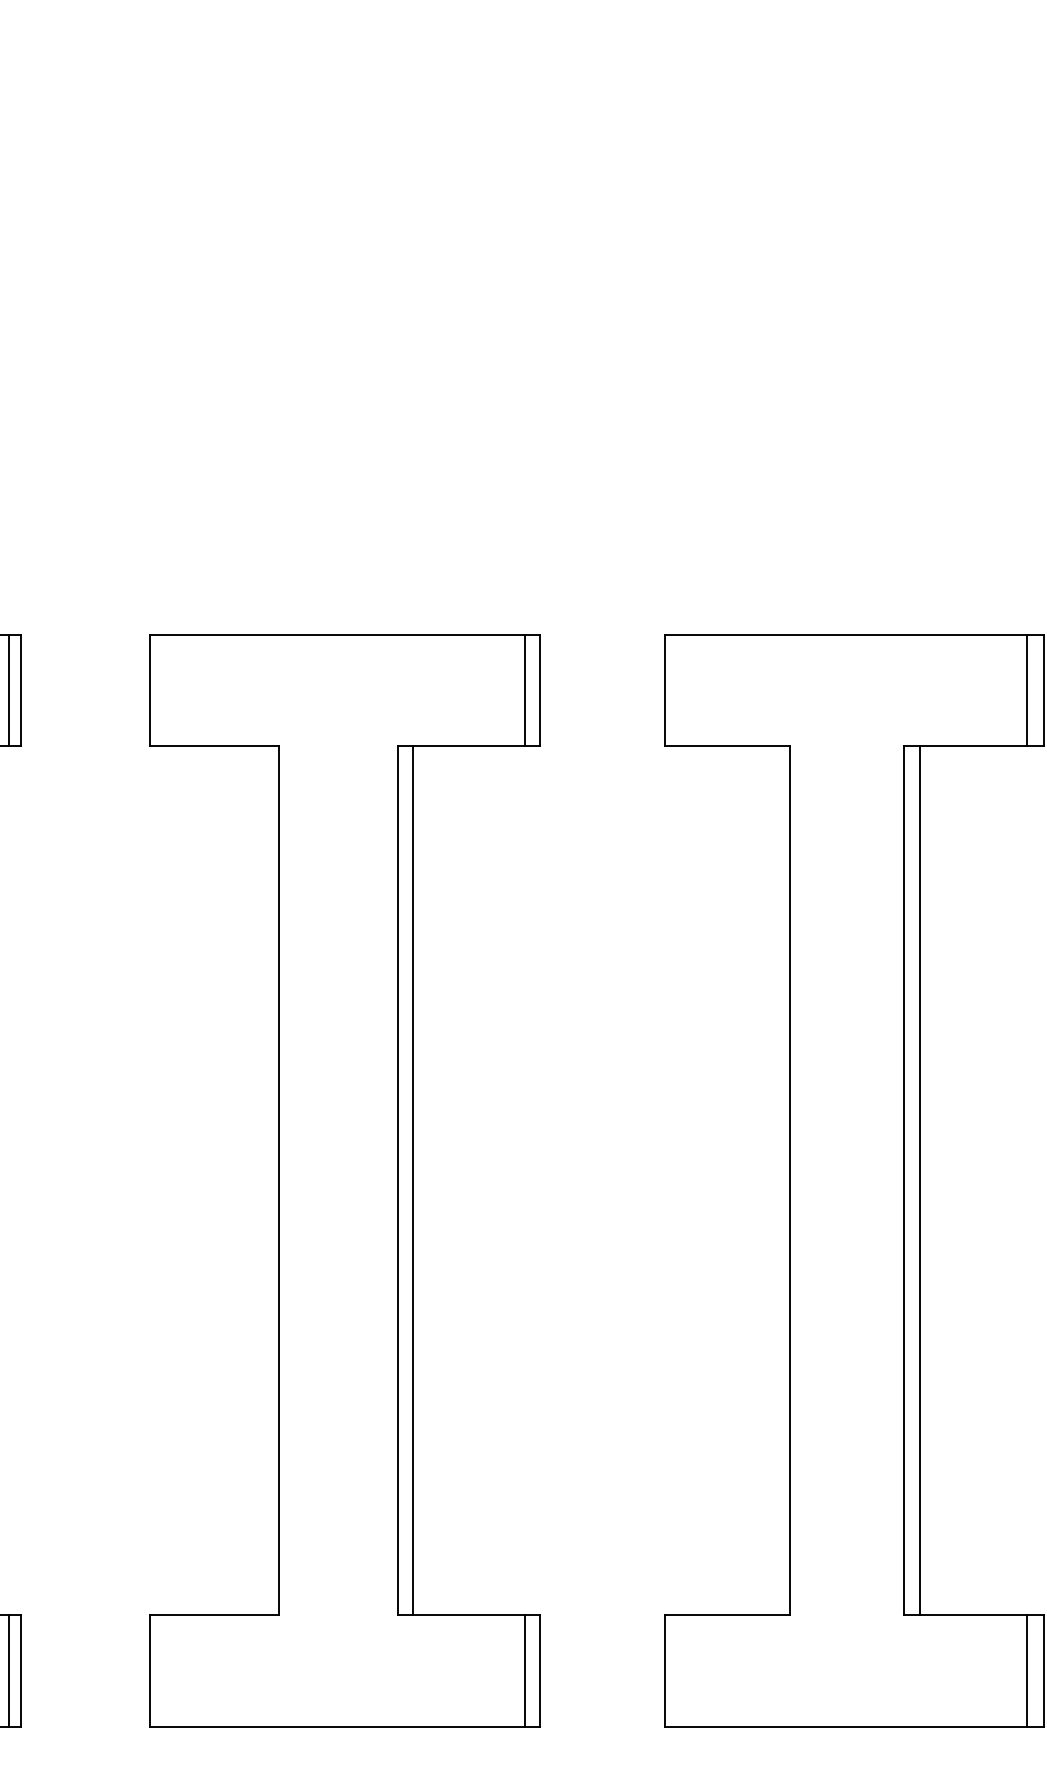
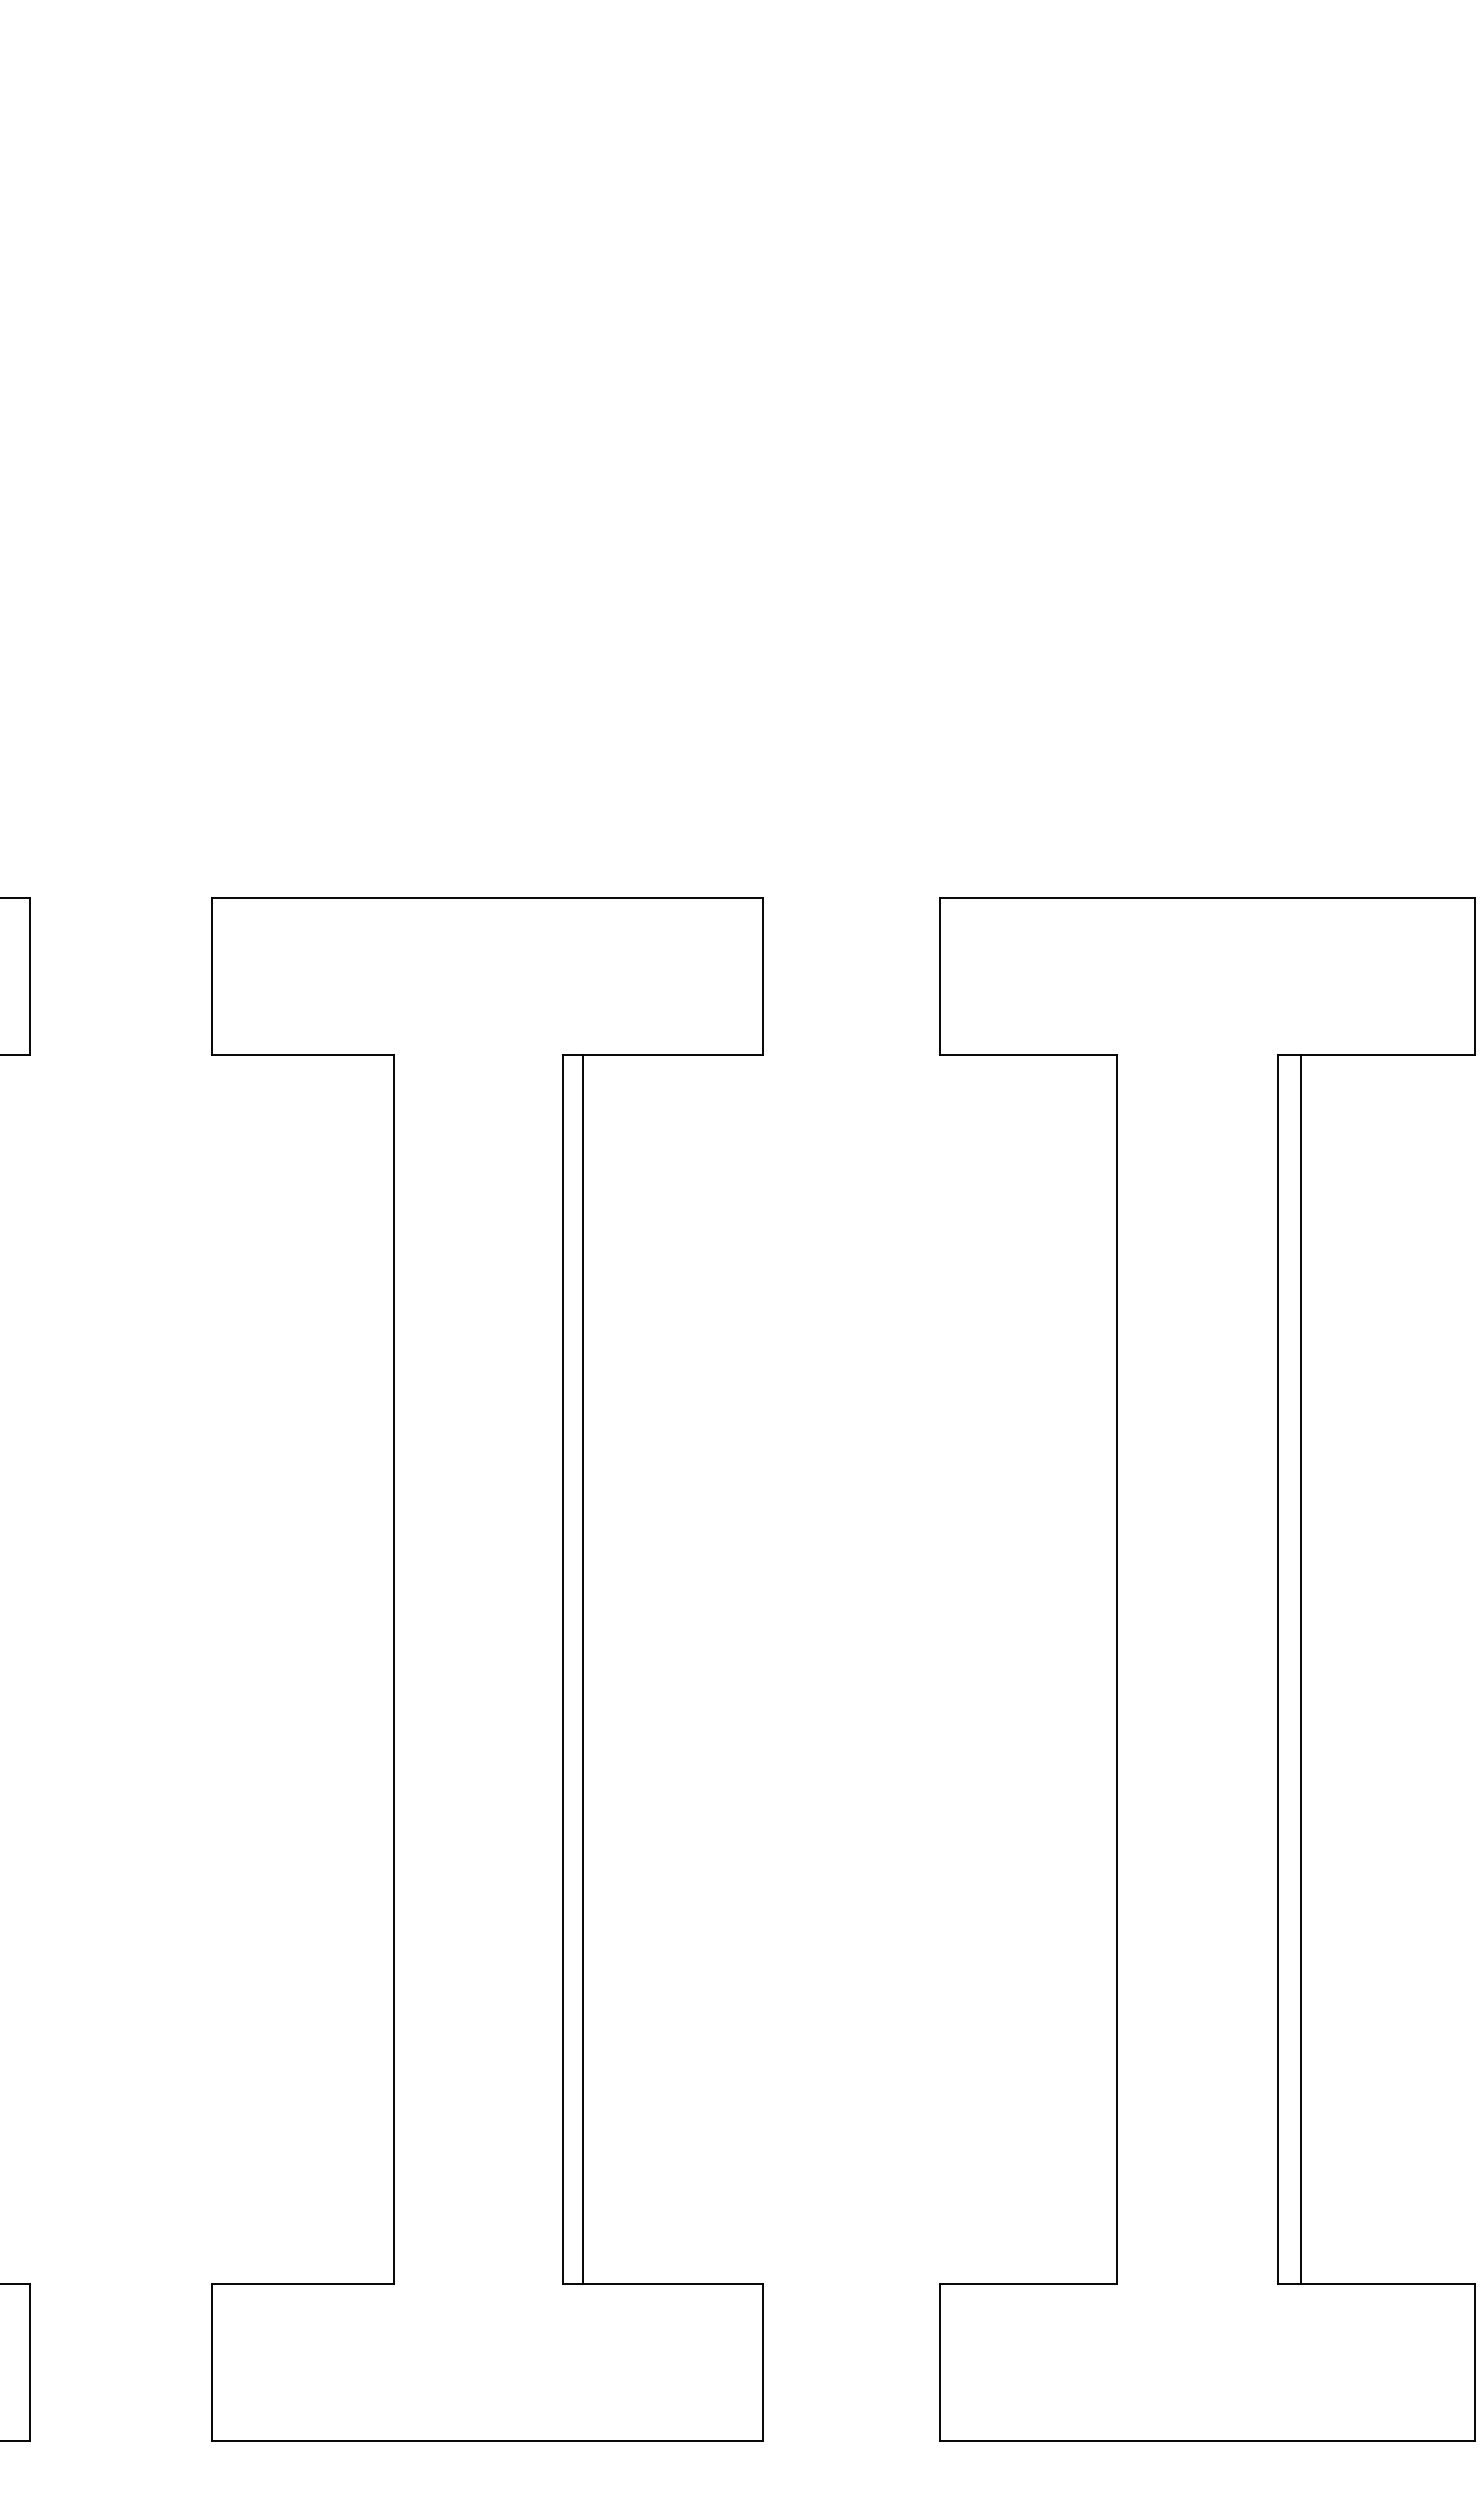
line: (8, 690) -> (12, 976), removed
line: (525, 690) -> (742, 976), removed
line: (1026, 690) -> (1451, 976), removed
line: (8, 1671) -> (12, 2362), removed
line: (525, 1671) -> (742, 2362), removed
line: (1026, 1671) -> (1451, 2362), removed

